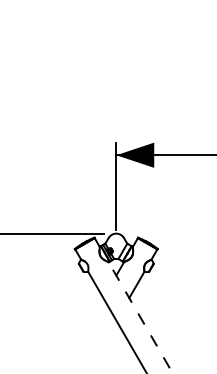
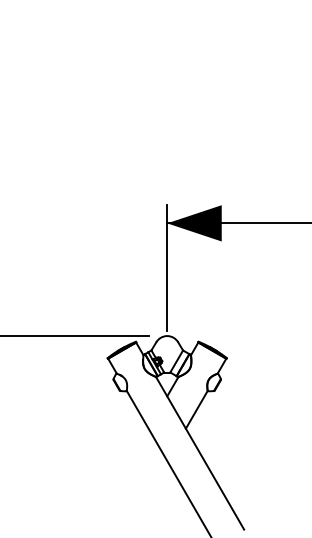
line: (138, 314) -> (199, 452), dashed -> solid

